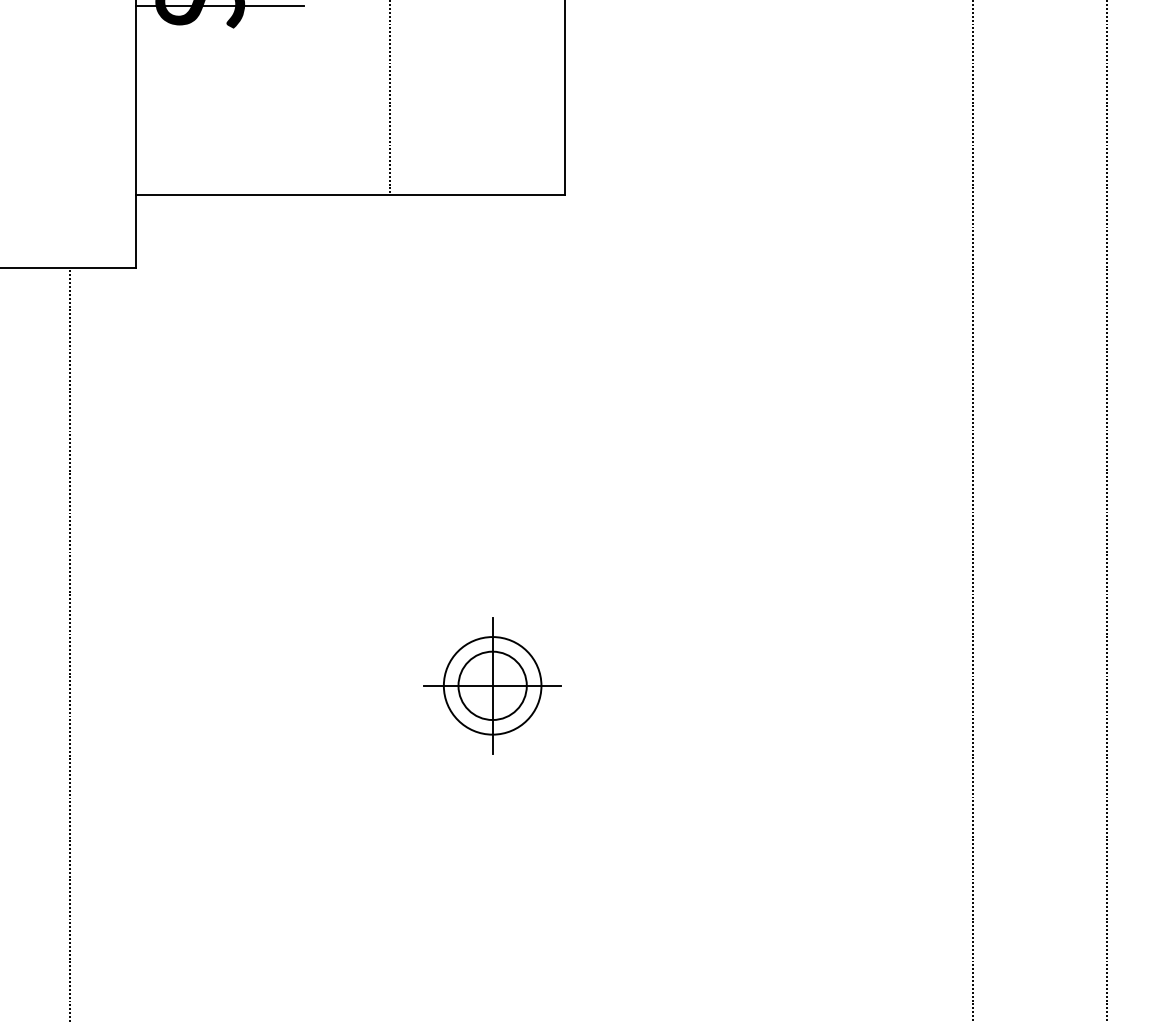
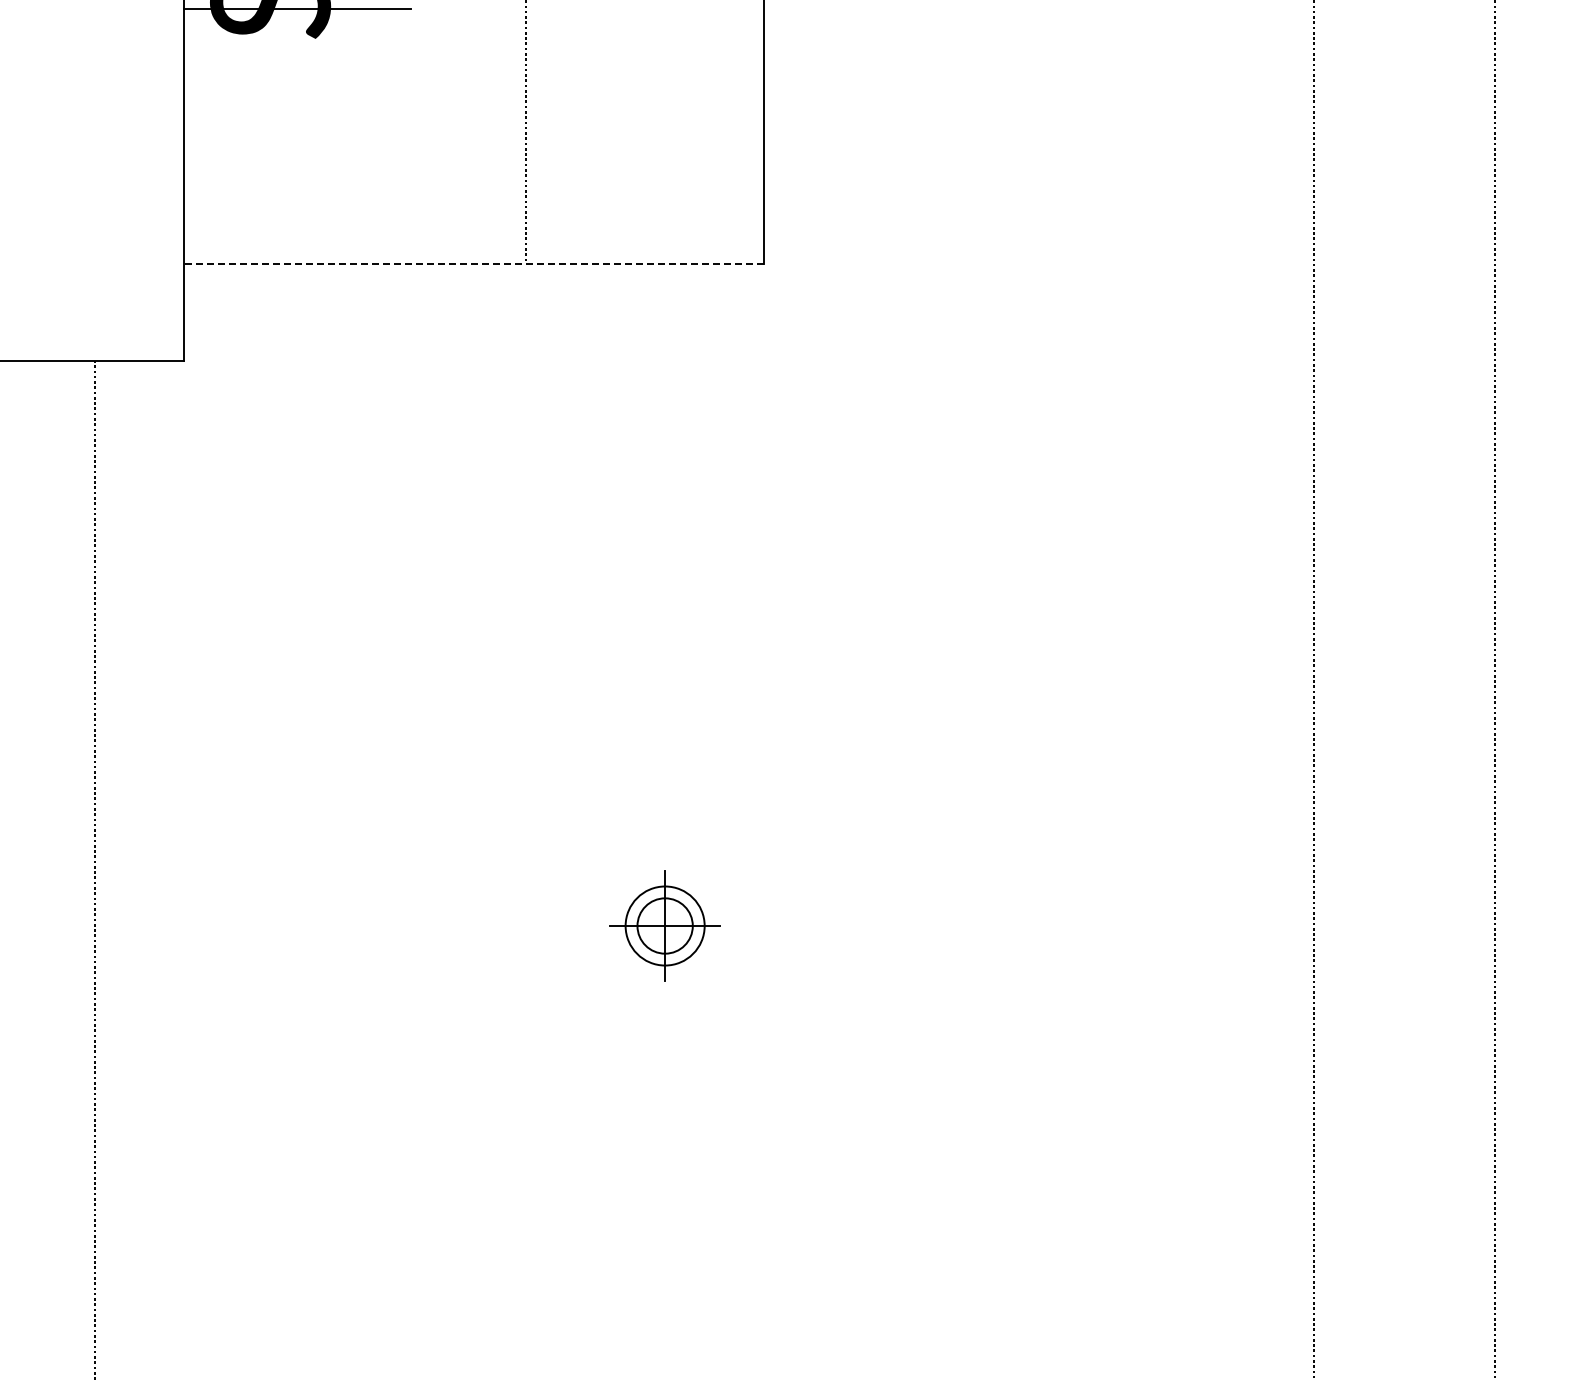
line: (350, 195) -> (473, 263), solid -> dashed
part: (492, 685) -> (664, 925), size x0.6

